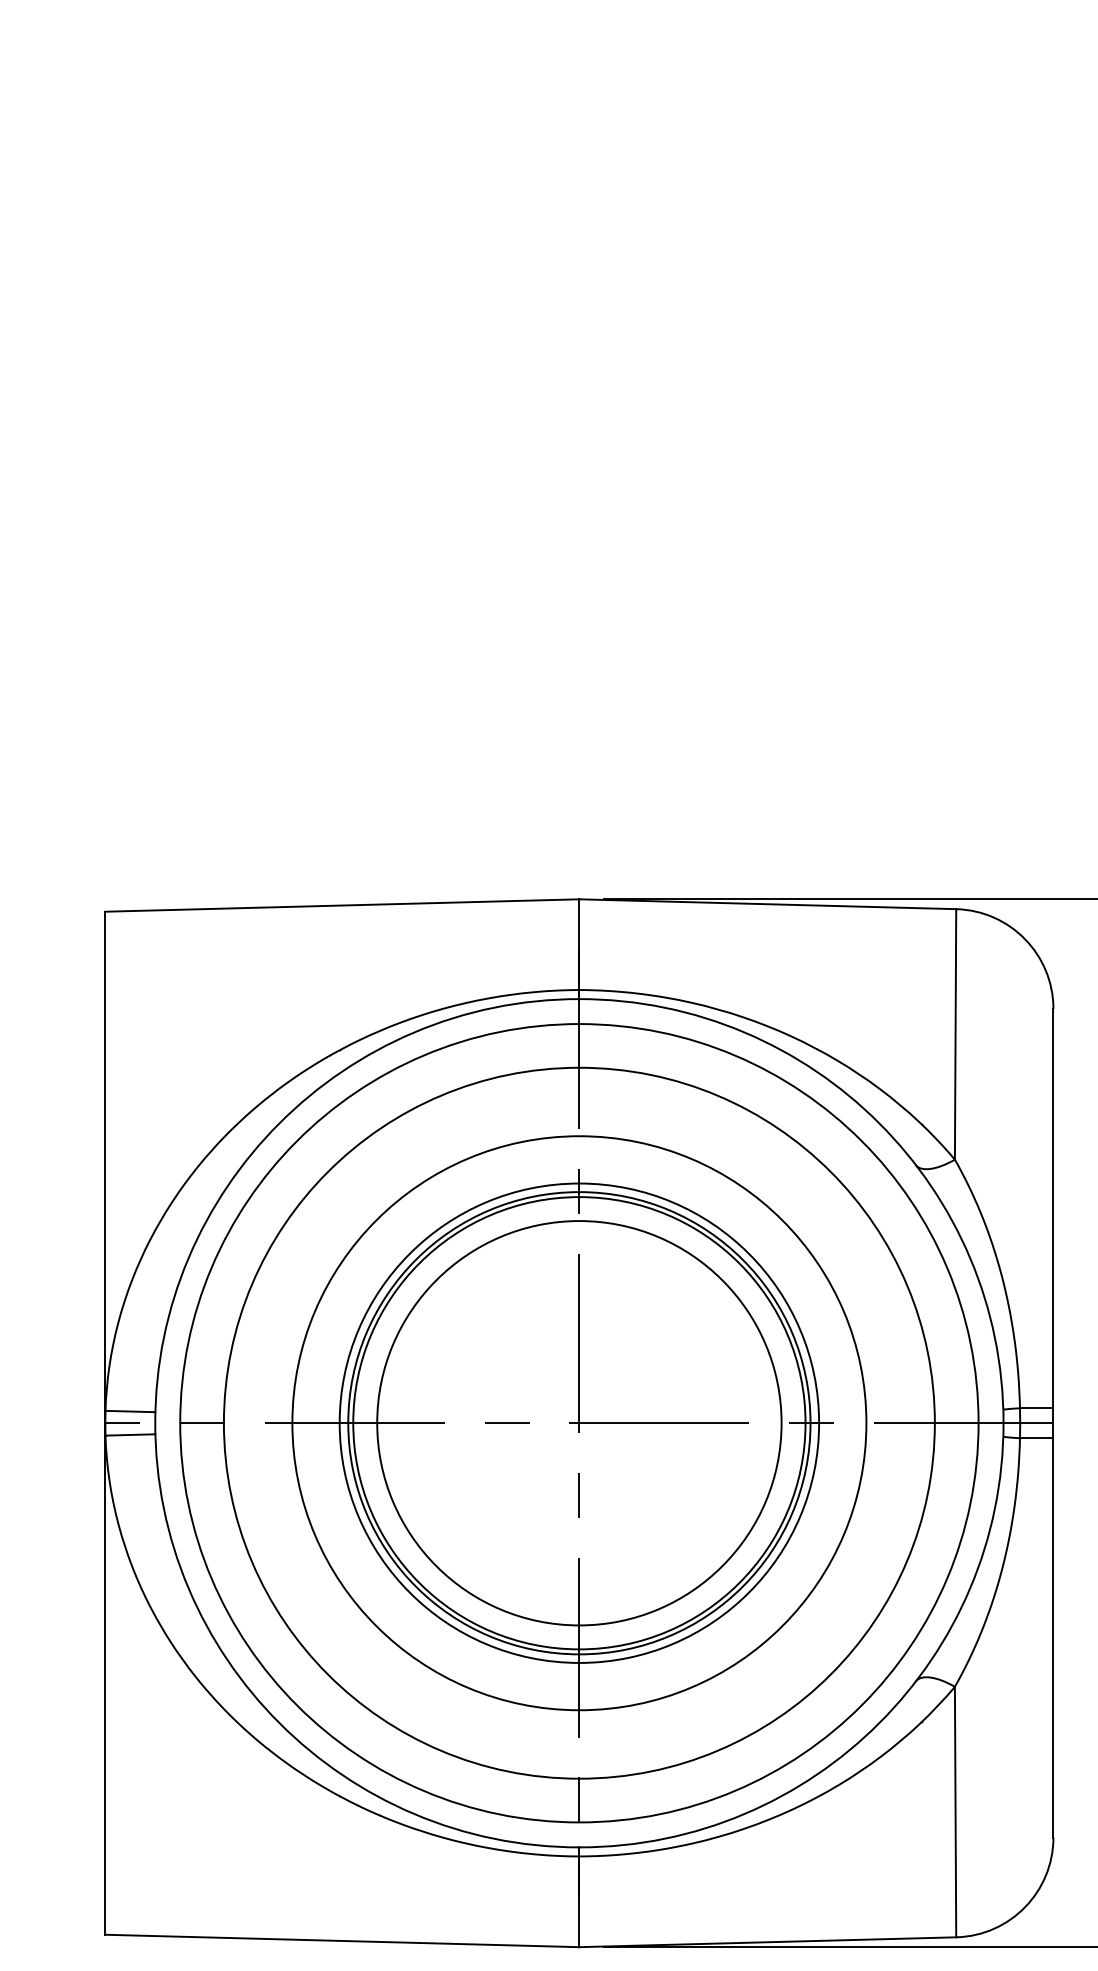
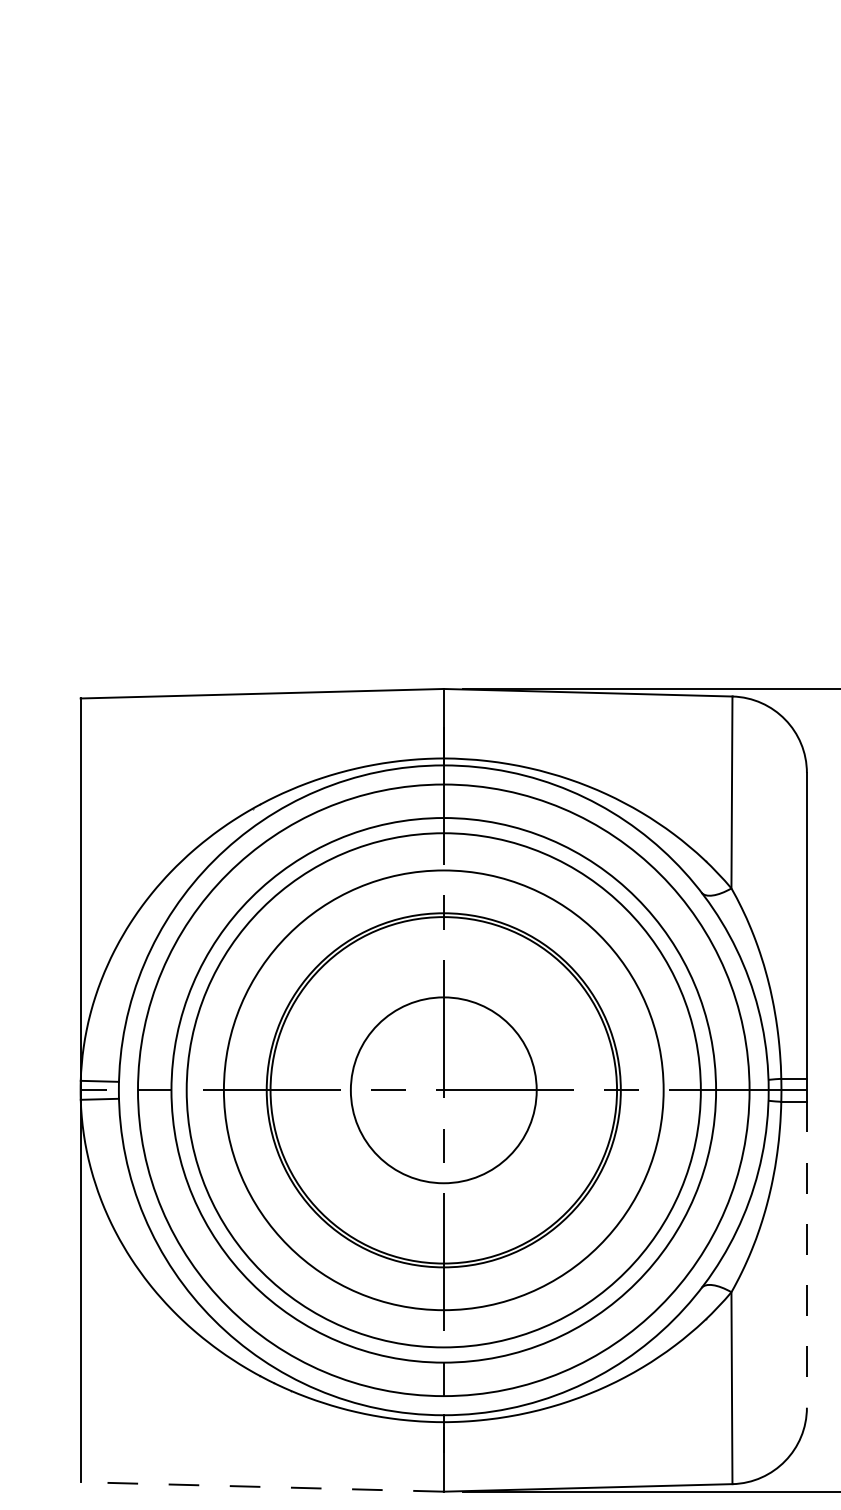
circle: (579, 1422) -> (443, 1089), size x1.4
circle: (579, 1423) -> (443, 1090), size x0.6
line: (1052, 1637) -> (806, 1254), solid -> dashed
line: (342, 1940) -> (262, 1486), solid -> dashed

